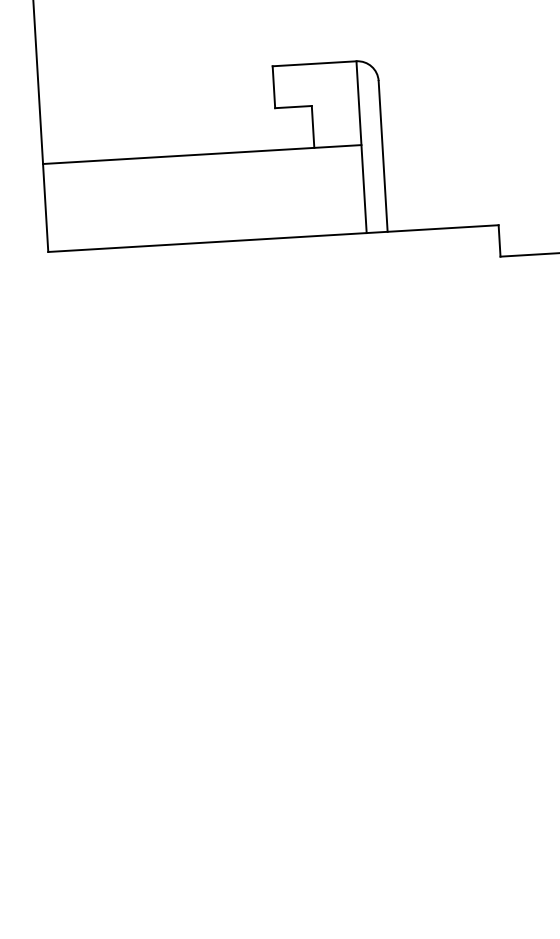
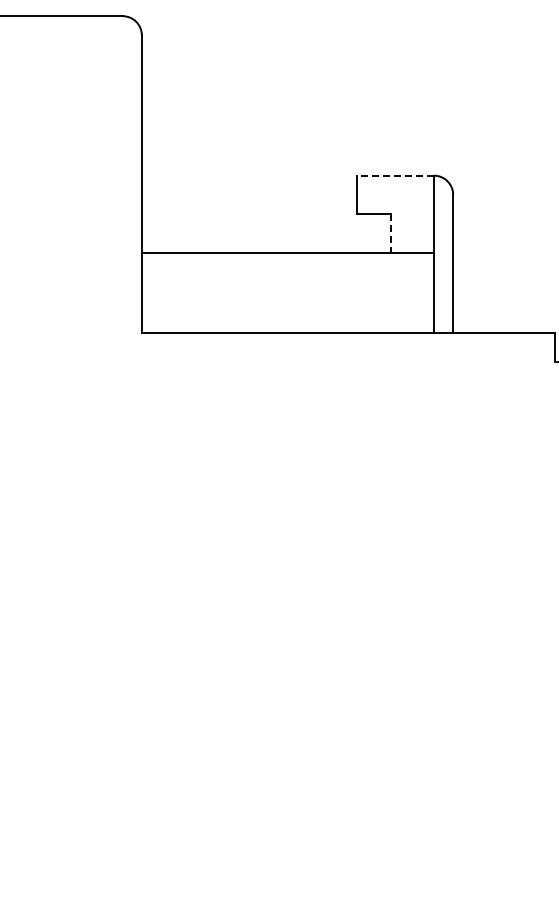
line: (314, 63) -> (395, 175), solid -> dashed
line: (312, 127) -> (390, 233), solid -> dashed

